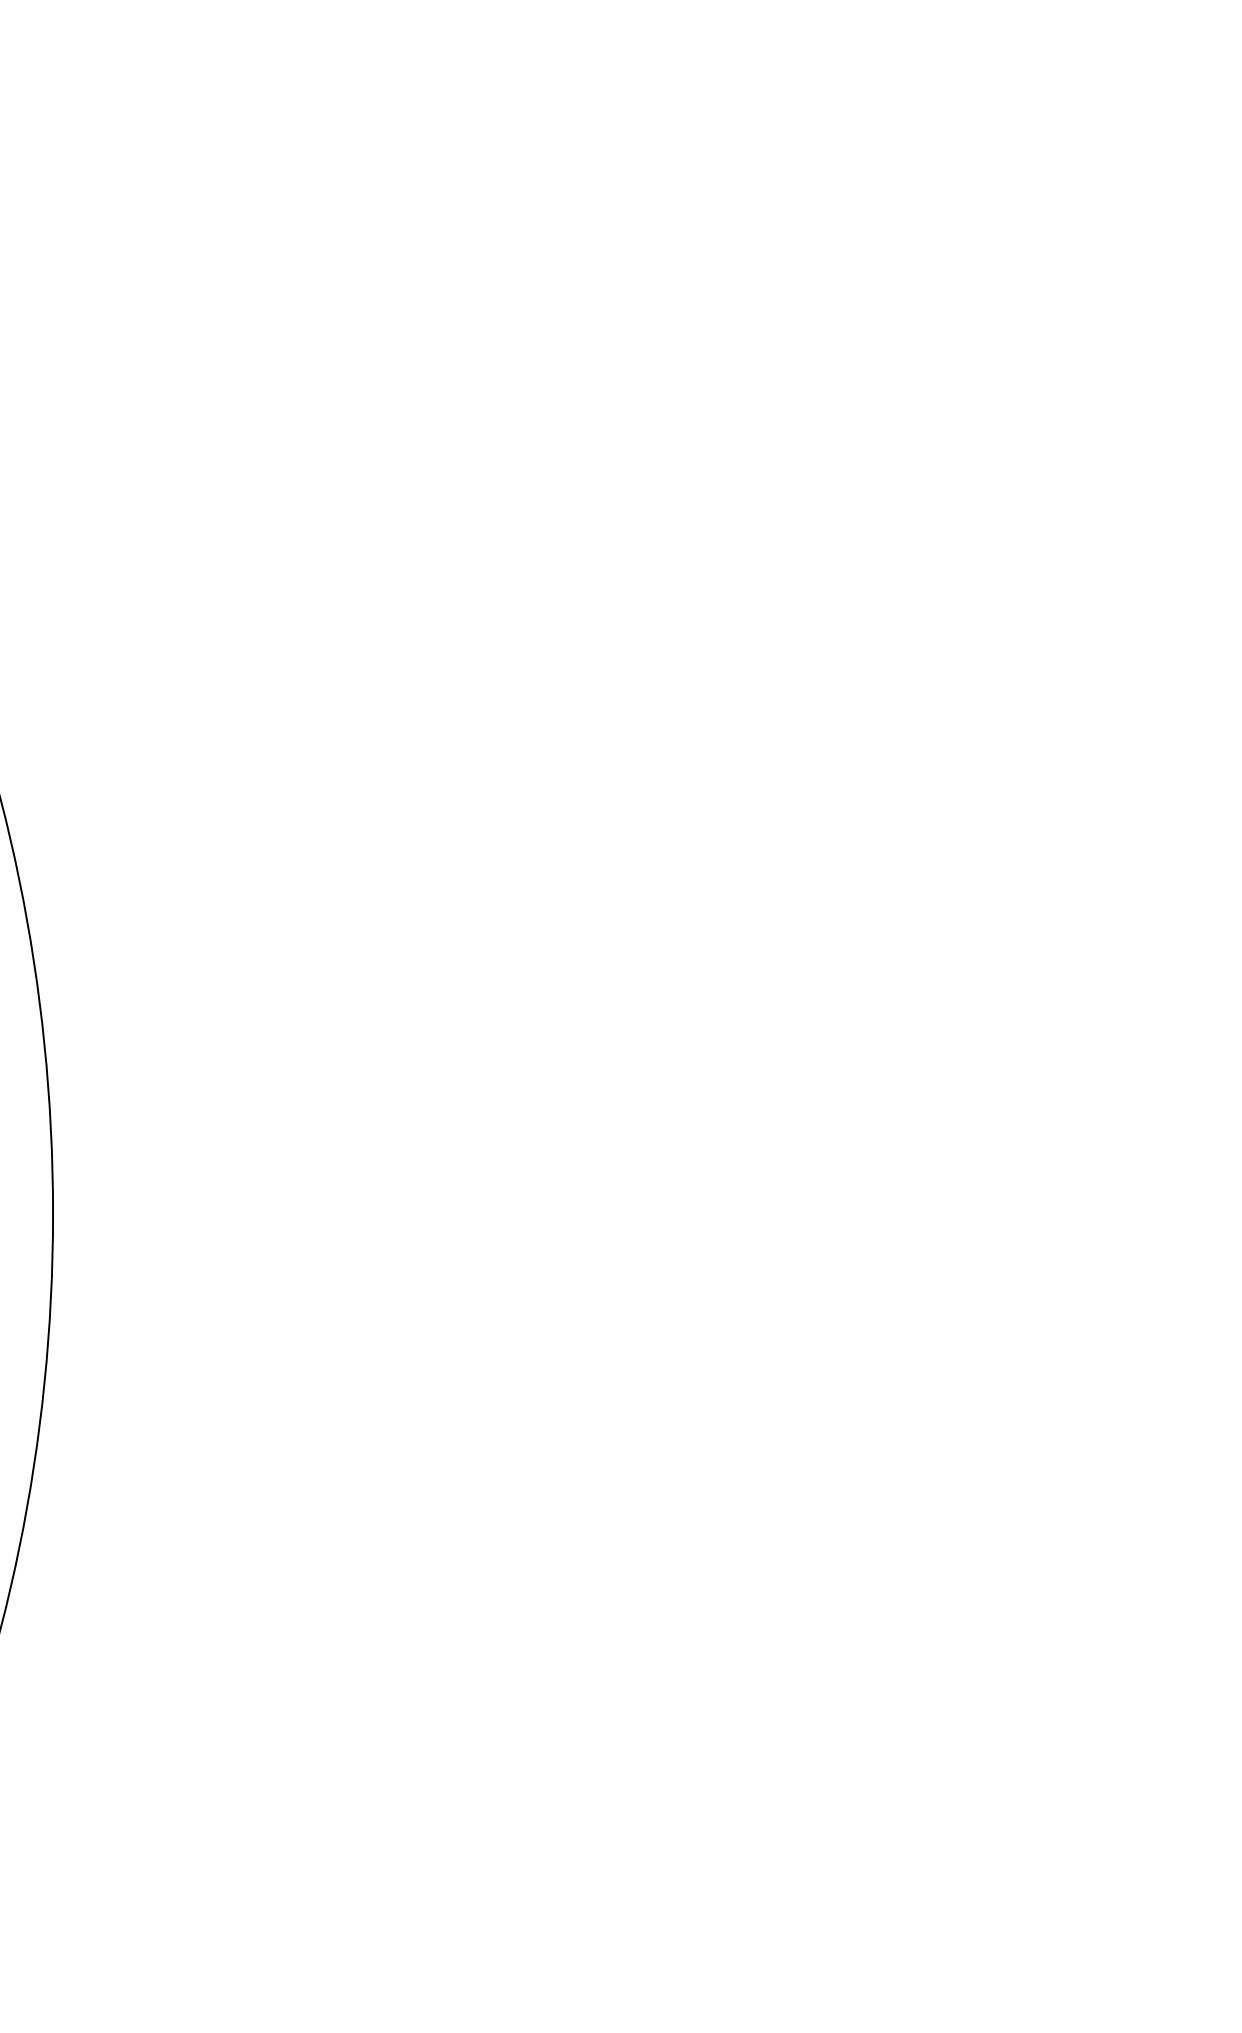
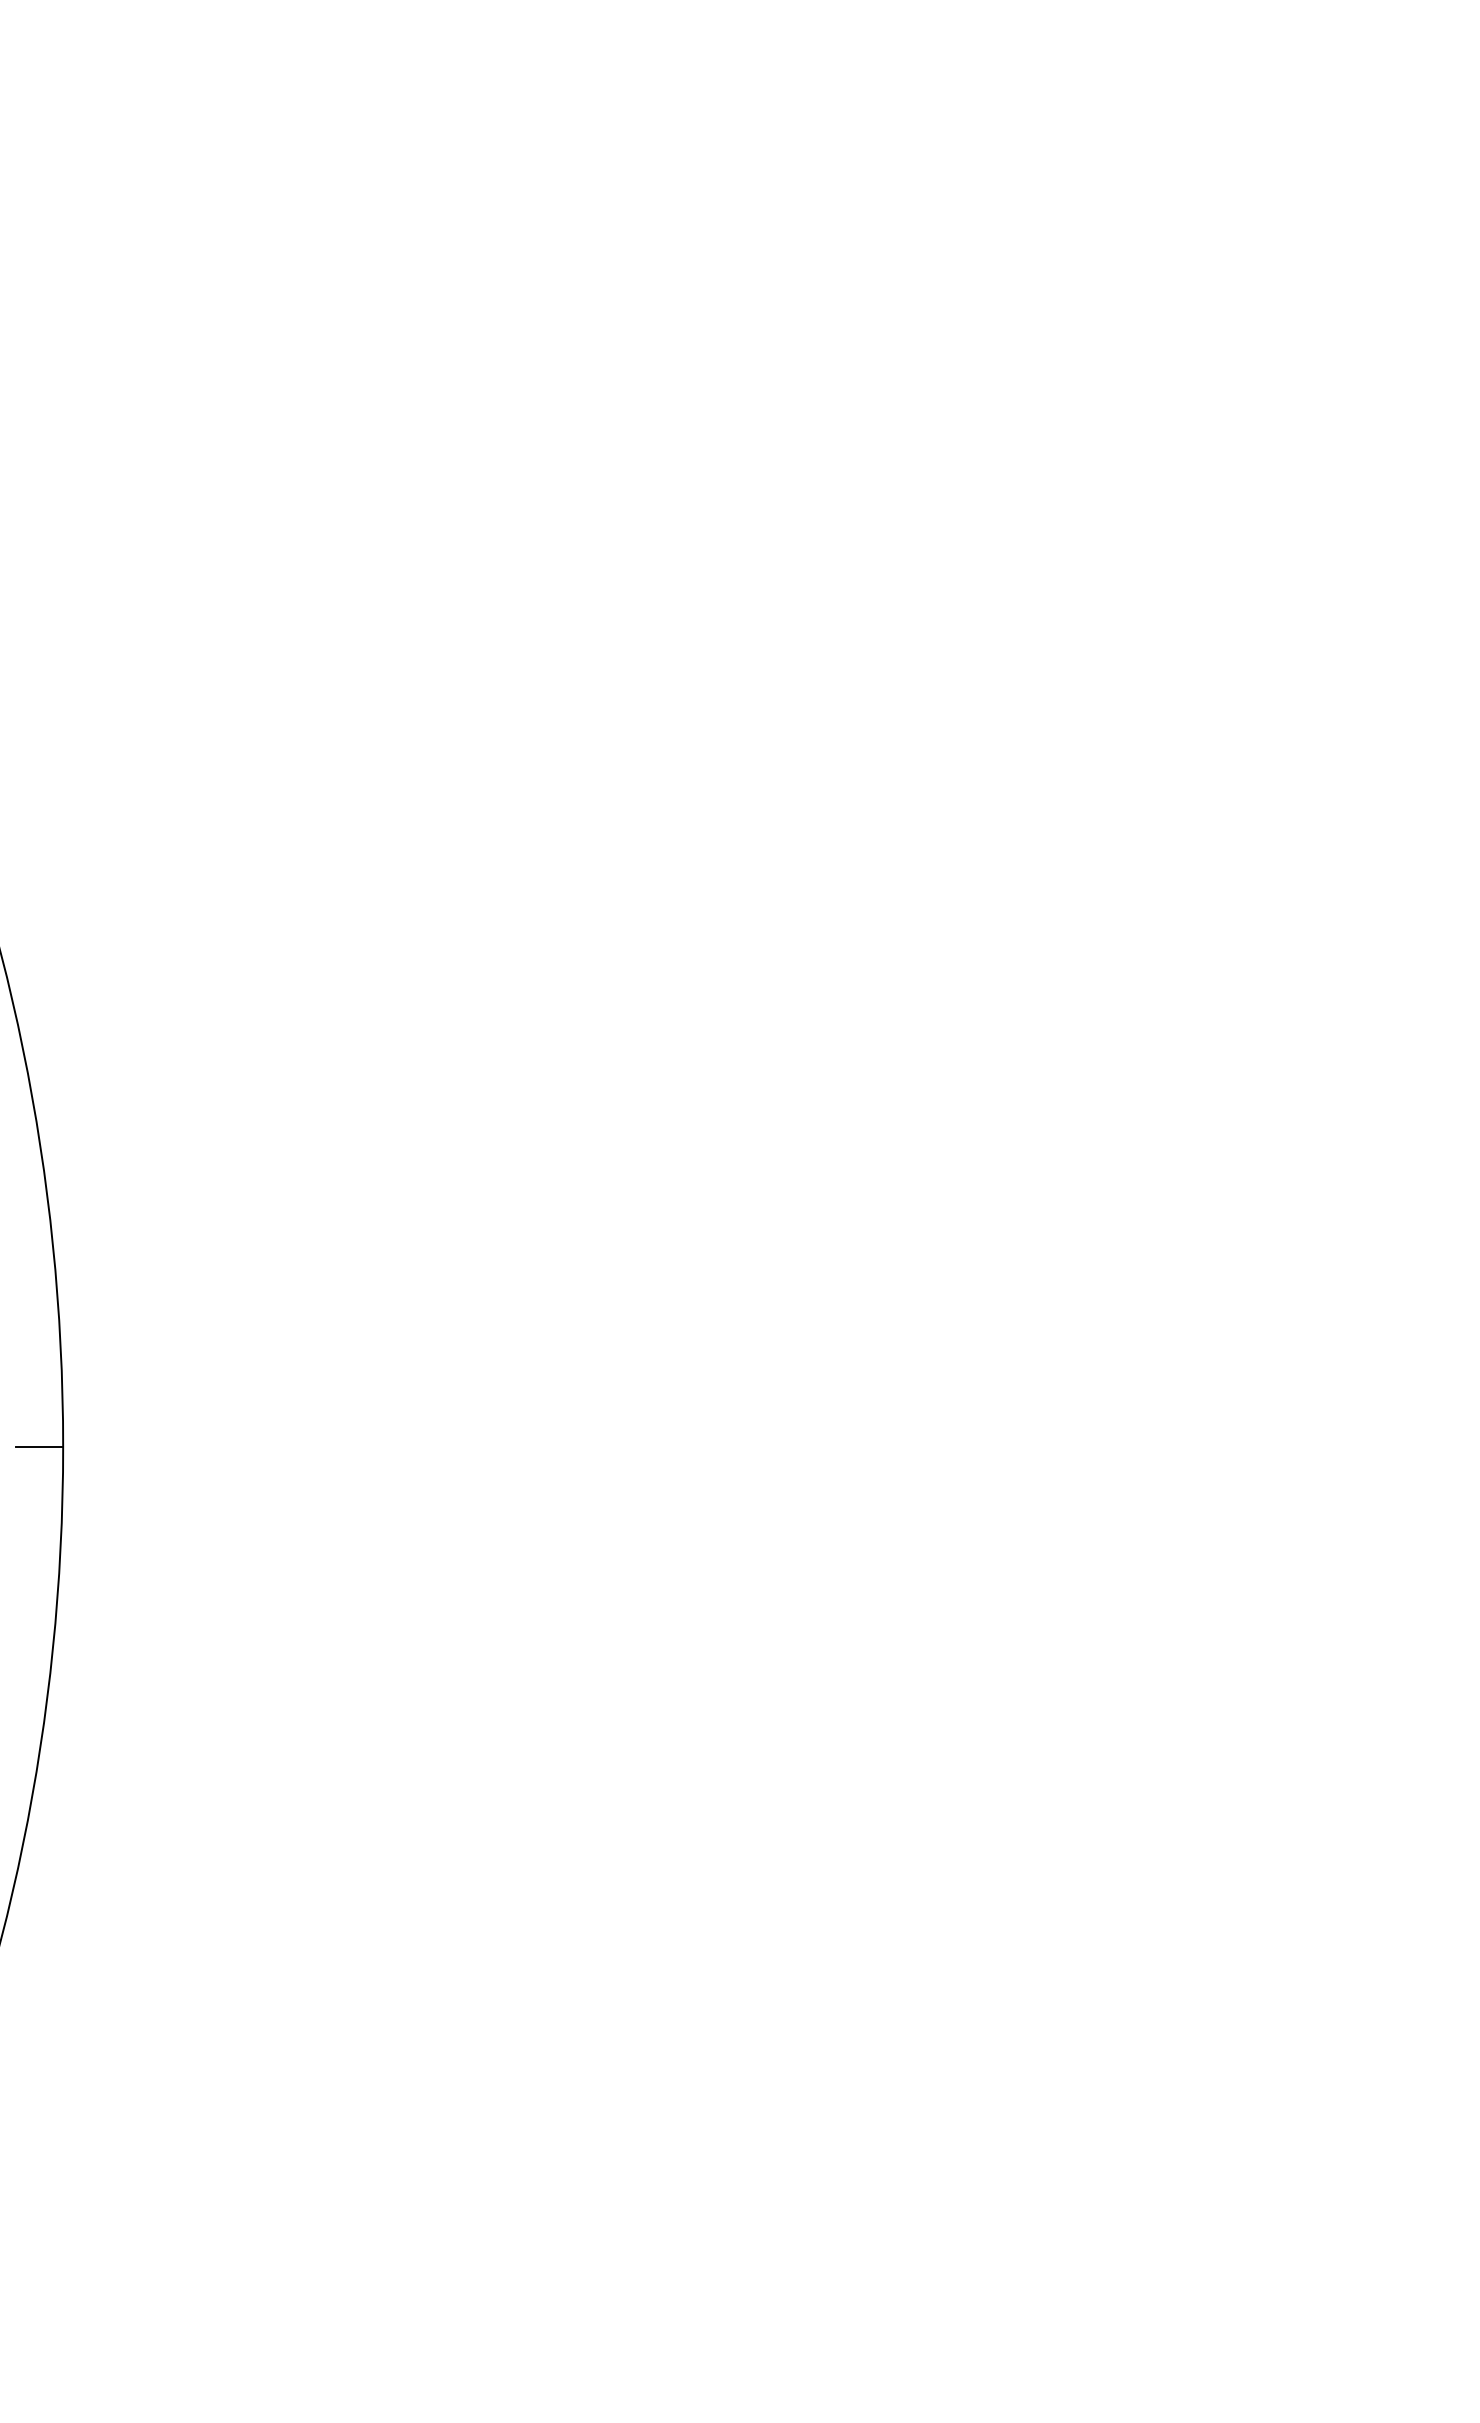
line: (33, 1213) -> (39, 1446), added

